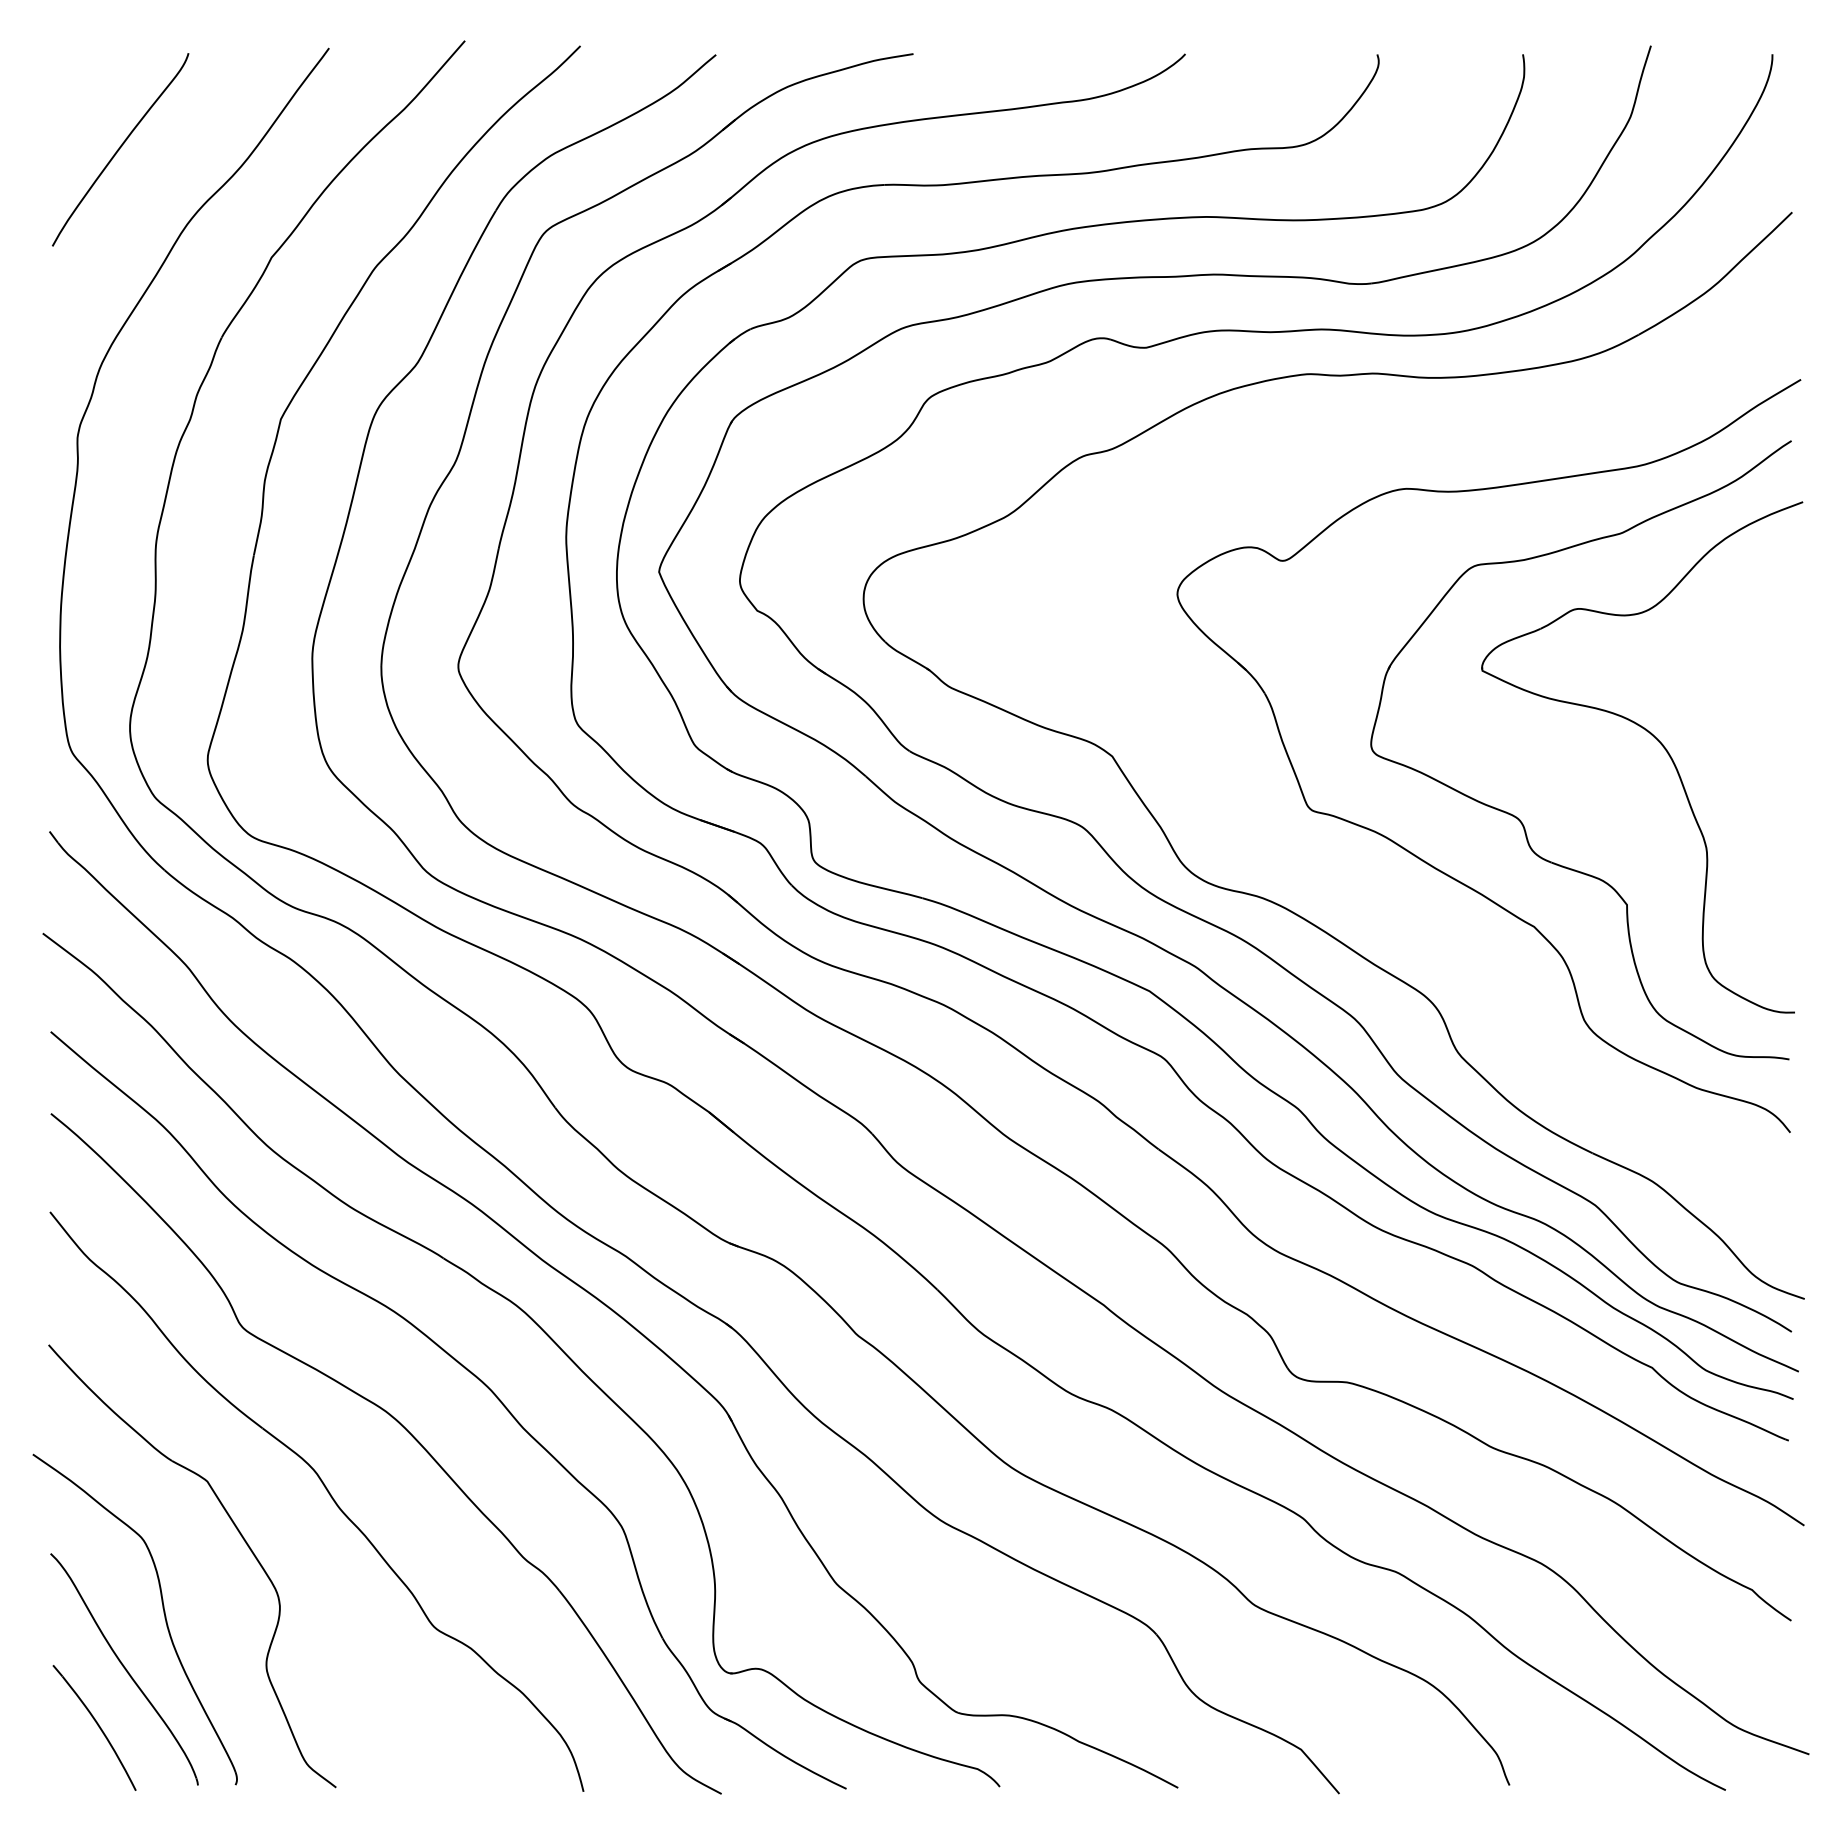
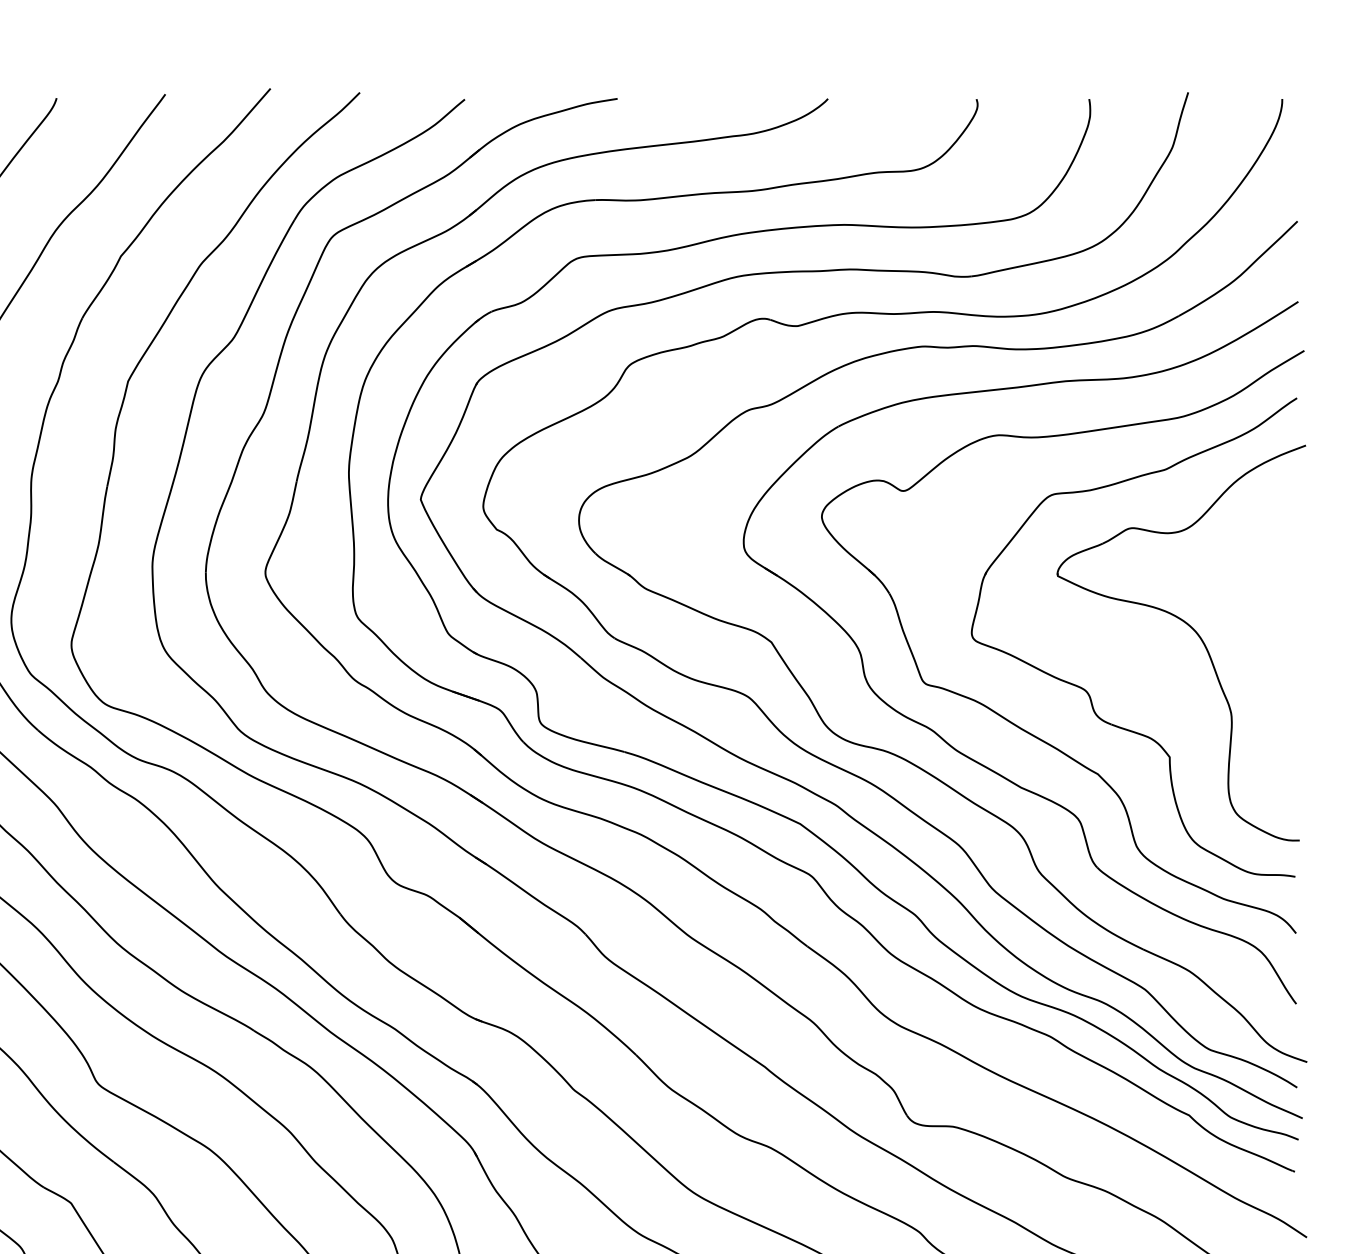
part: (1336, 882) -> (944, 739), added

